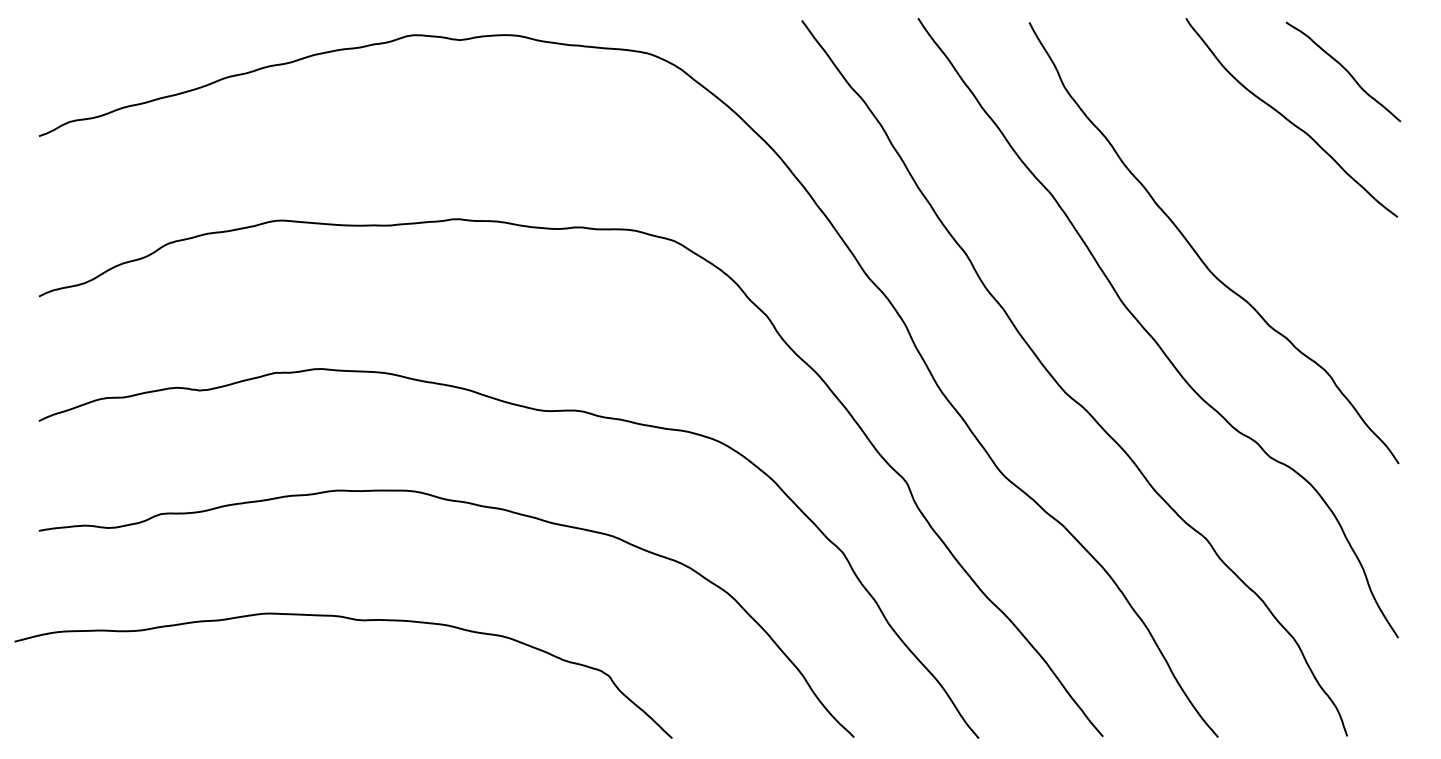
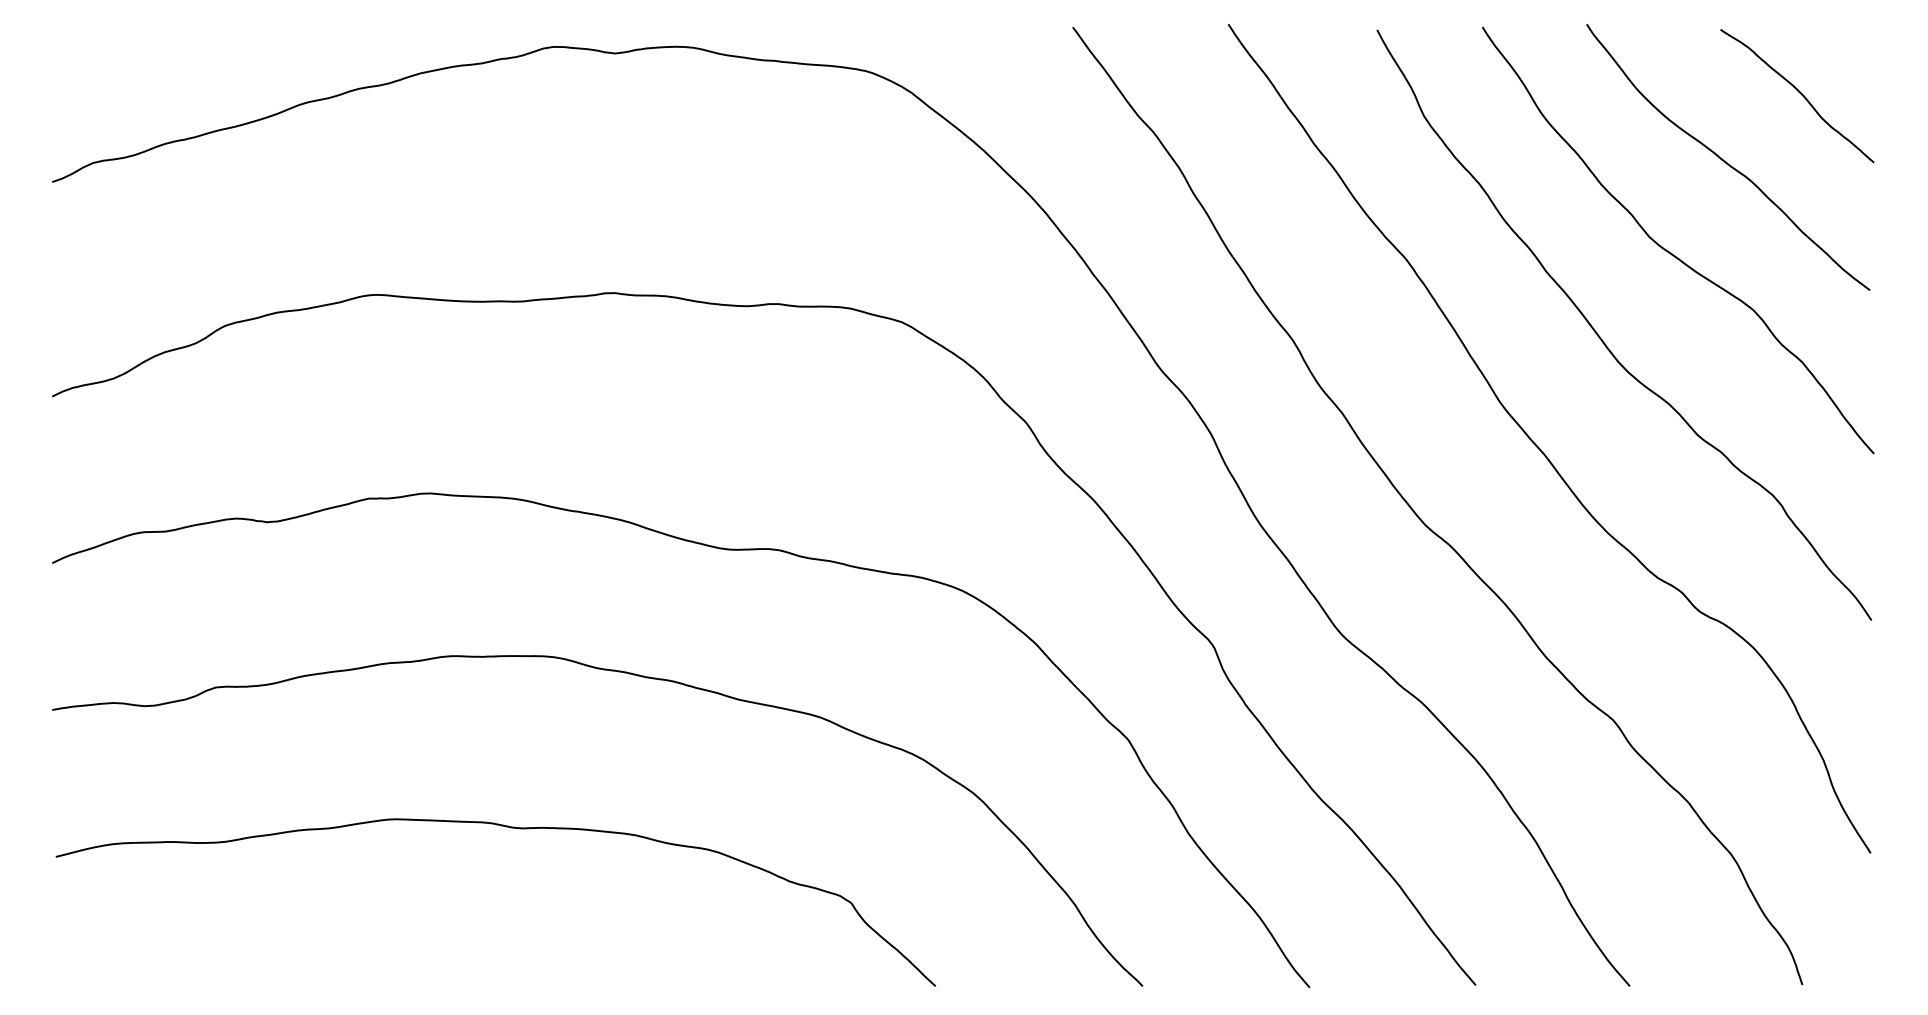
curve: (1247, 187) -> (1669, 250), added
curve: (353, 620) -> (509, 828), moved

